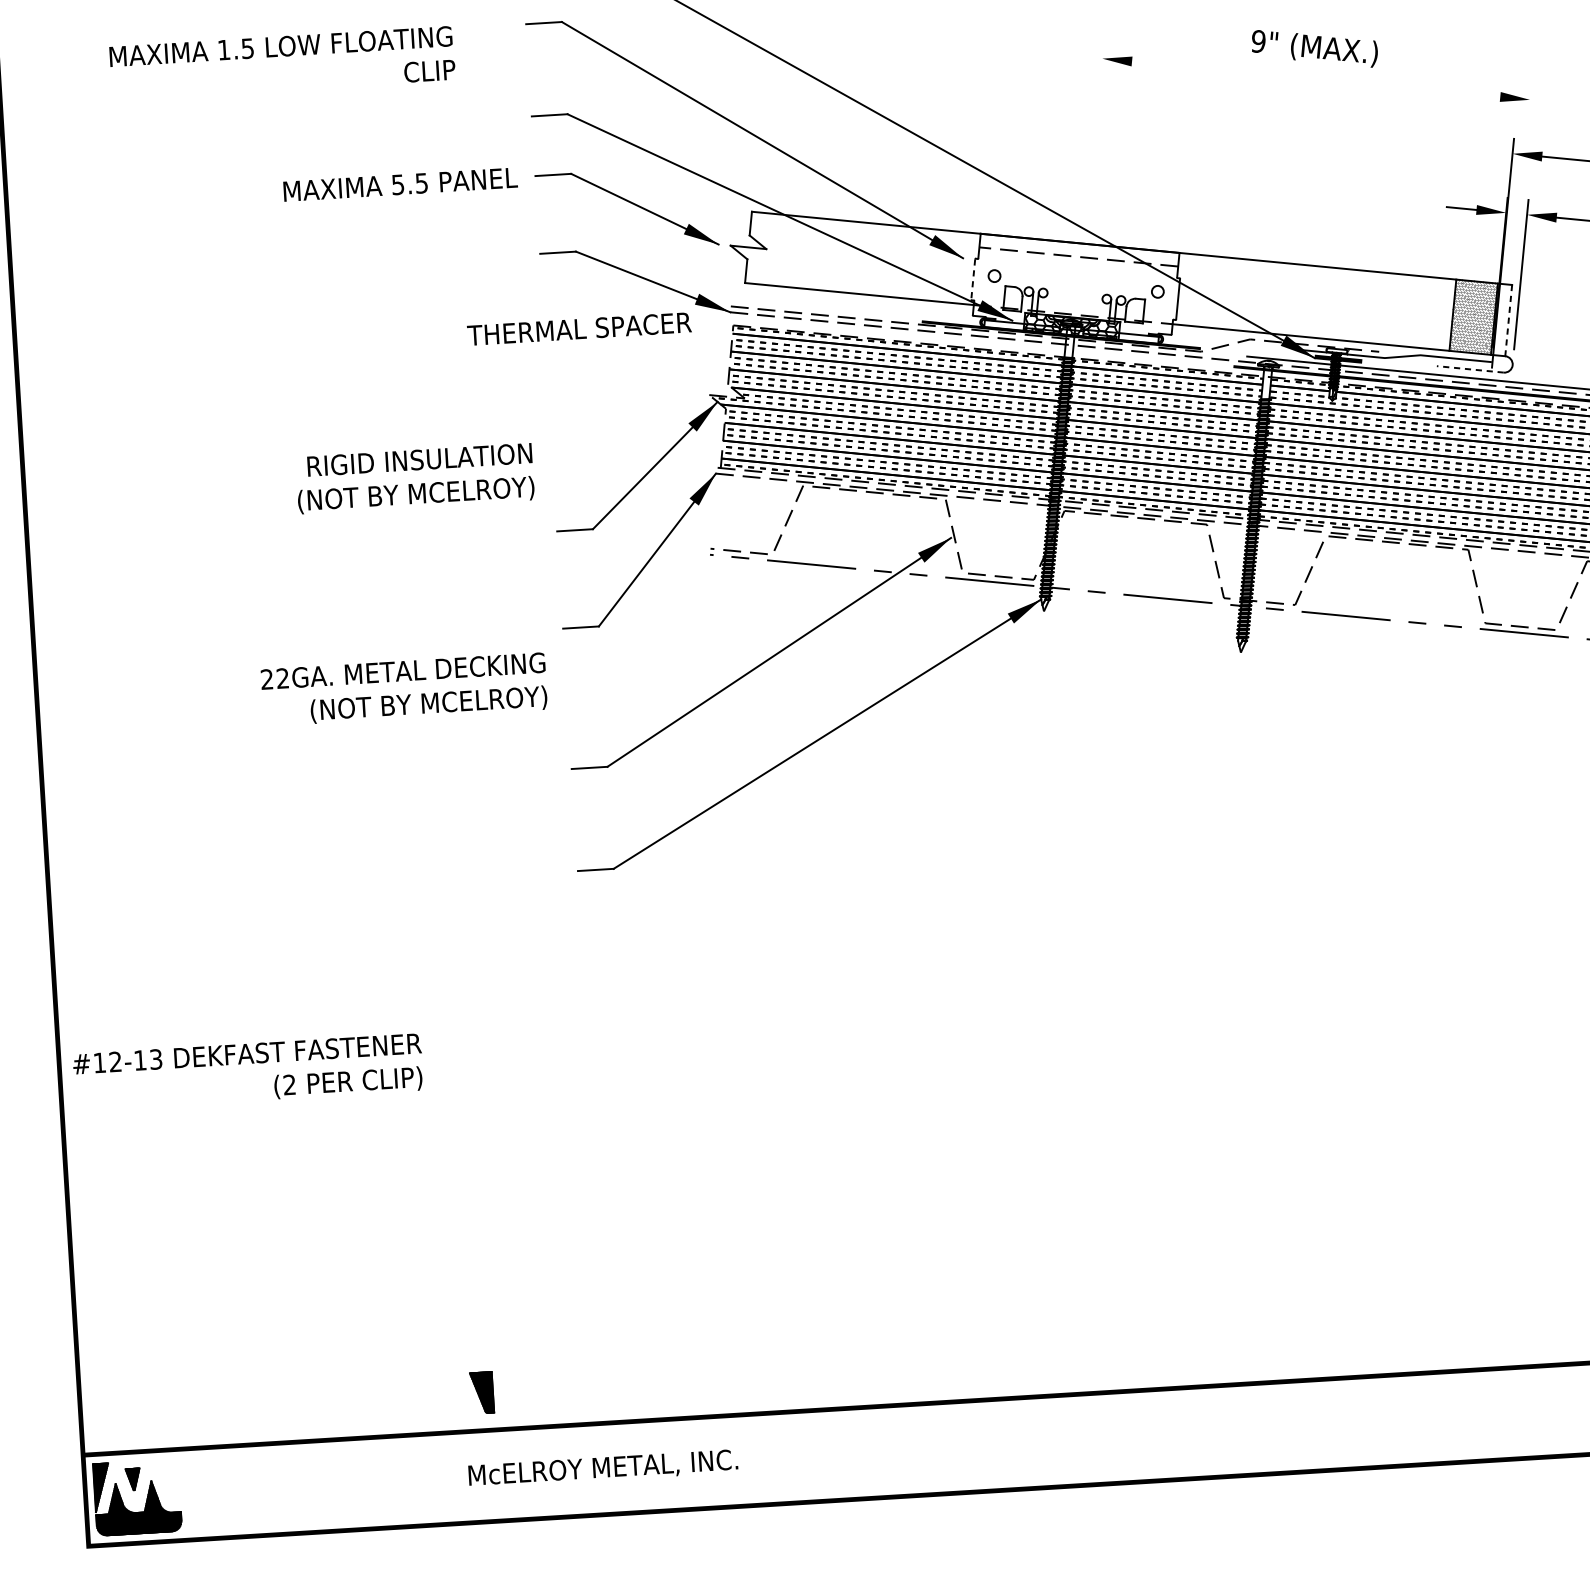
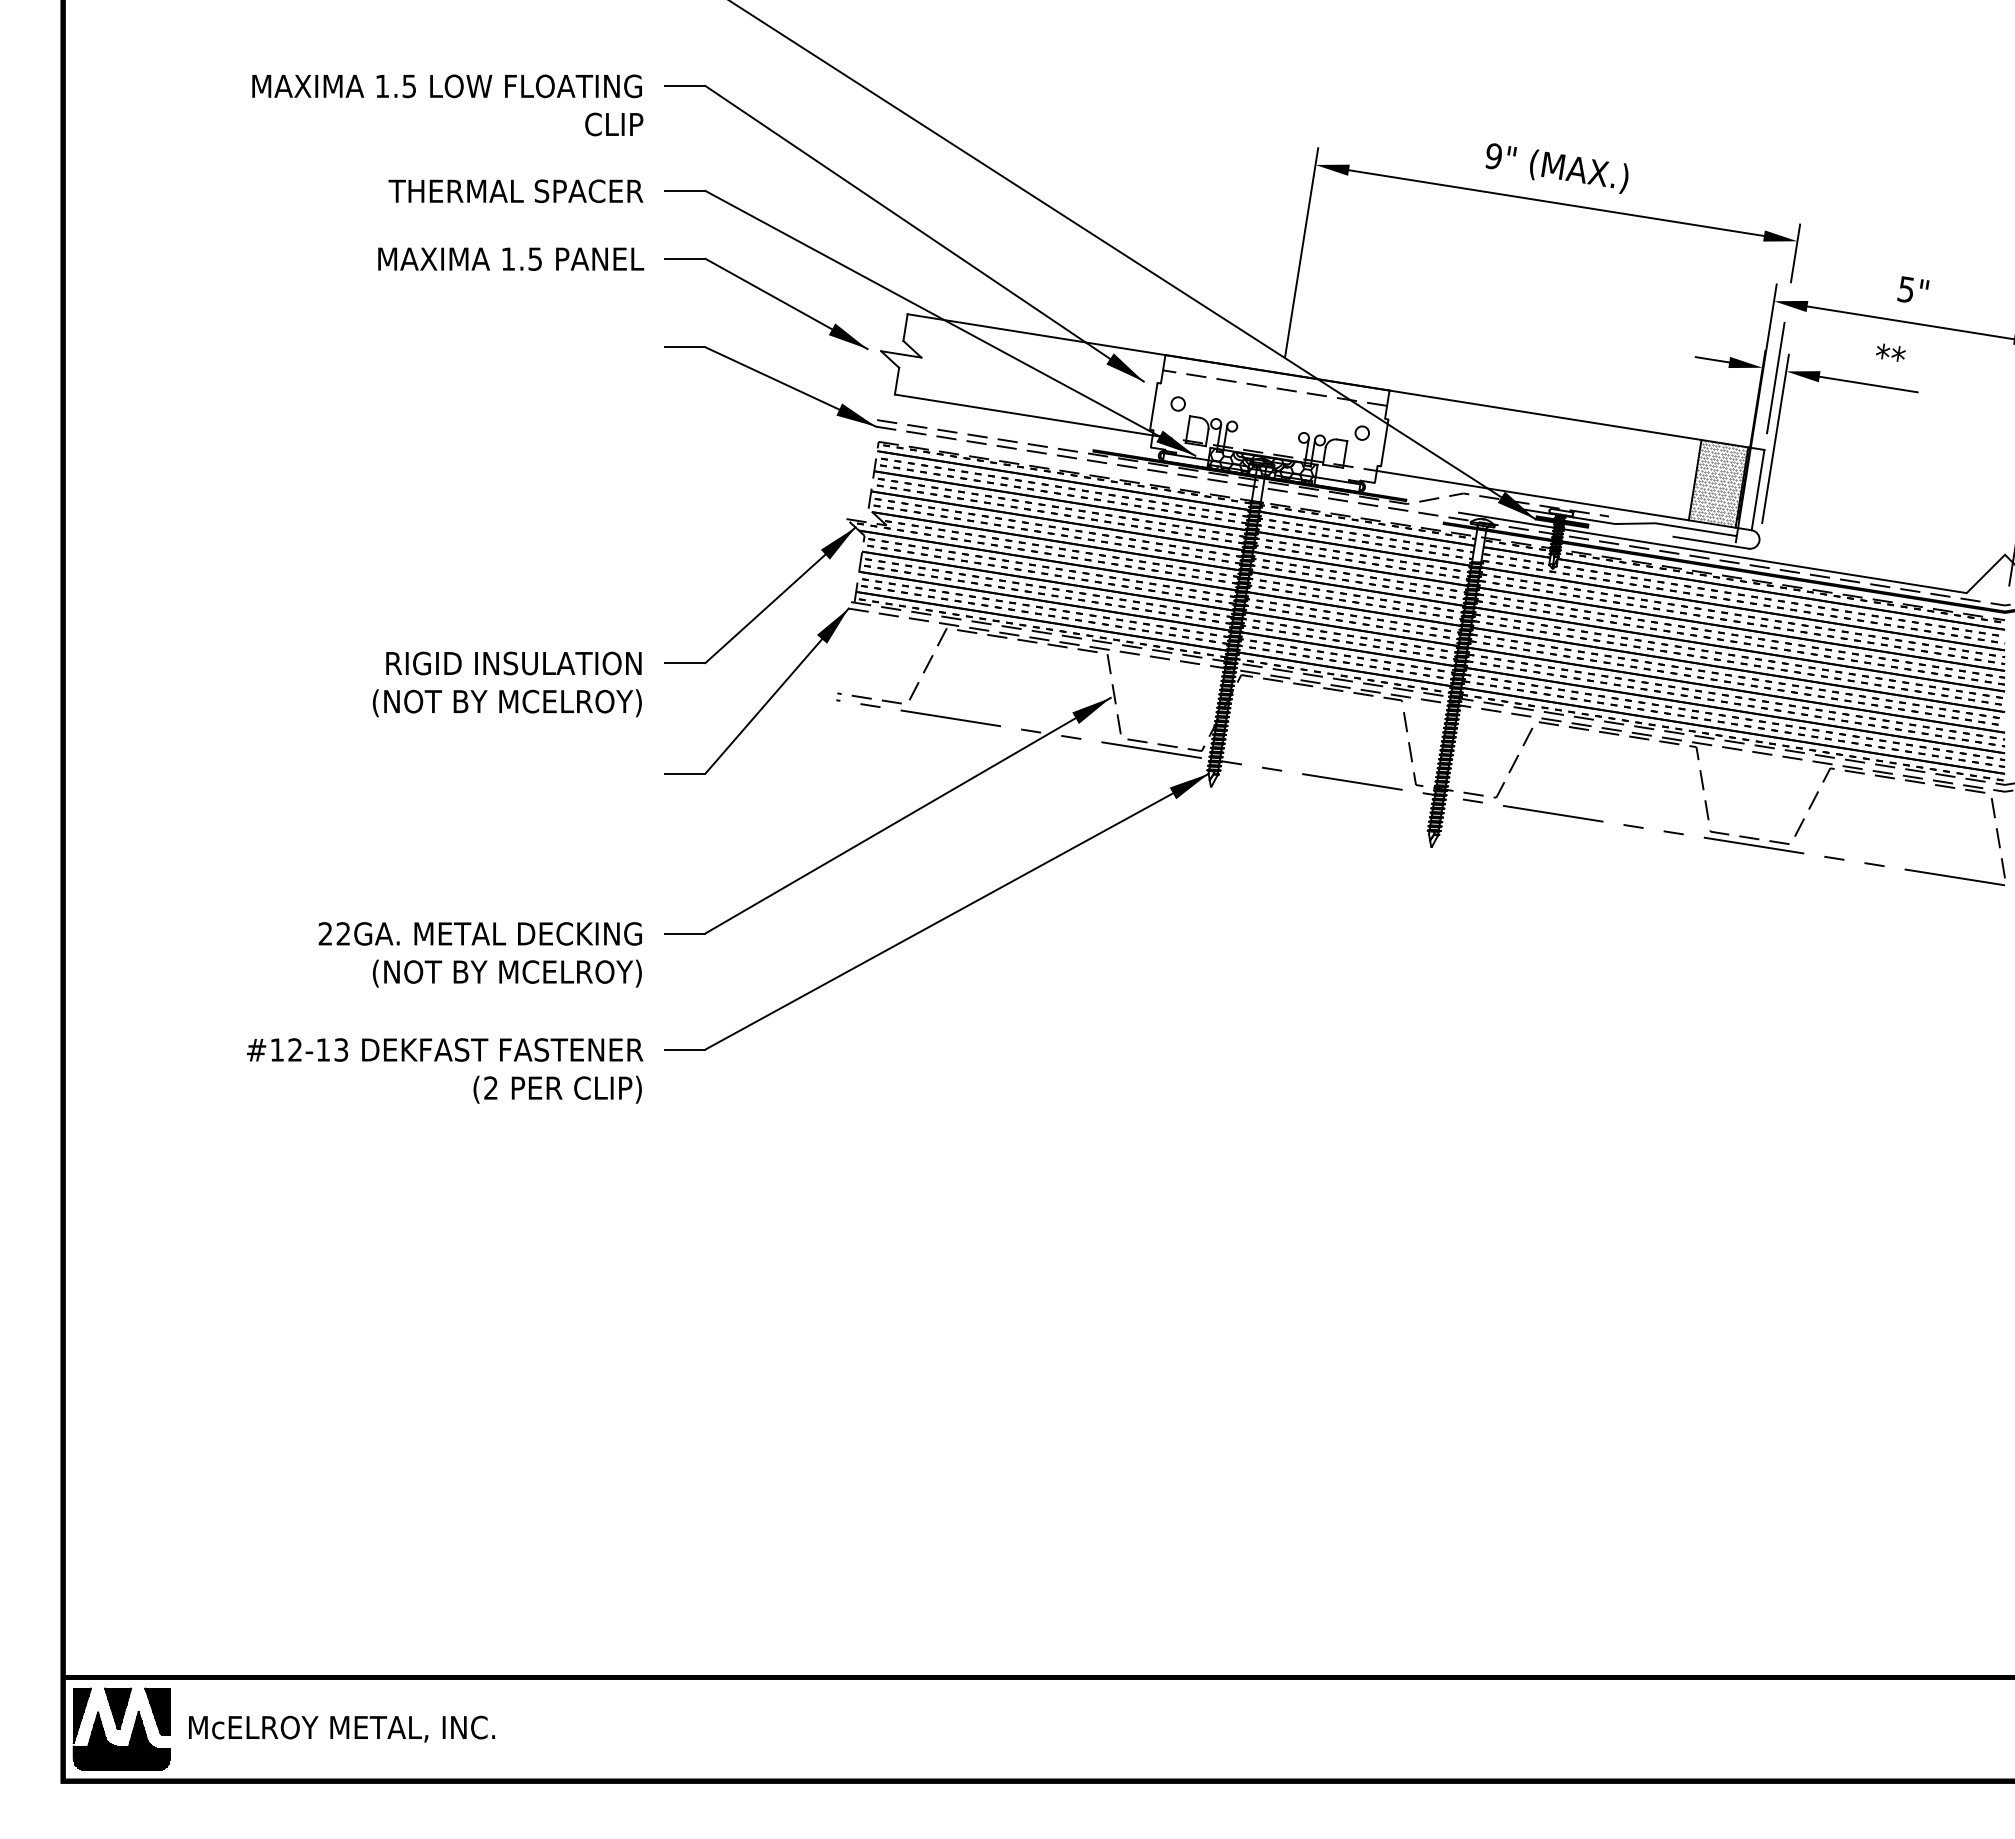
text: (282, 63) -> (447, 105), moved
line: (1316, 78) -> (1556, 202), added
line: (1528, 110) -> (1795, 253), added
line: (1094, 136) -> (1301, 252), added
text: (397, 184) -> (507, 258), 5.5 -> 1.5
line: (1517, 220) -> (1775, 377), added
line: (972, 279) -> (1153, 406), dashed -> solid
line: (1509, 320) -> (1758, 490), dashed -> solid
text: (579, 329) -> (515, 191), moved
line: (1469, 369) -> (1710, 542), dashed -> solid
text: (414, 478) -> (506, 684), moved
text: (403, 689) -> (479, 954), moved
text: (248, 1071) -> (445, 1070), moved
part: (481, 1392) -> (157, 1711), moved
text: (602, 1468) -> (341, 1728), moved
part: (133, 1479) -> (118, 1708), size x1.67

